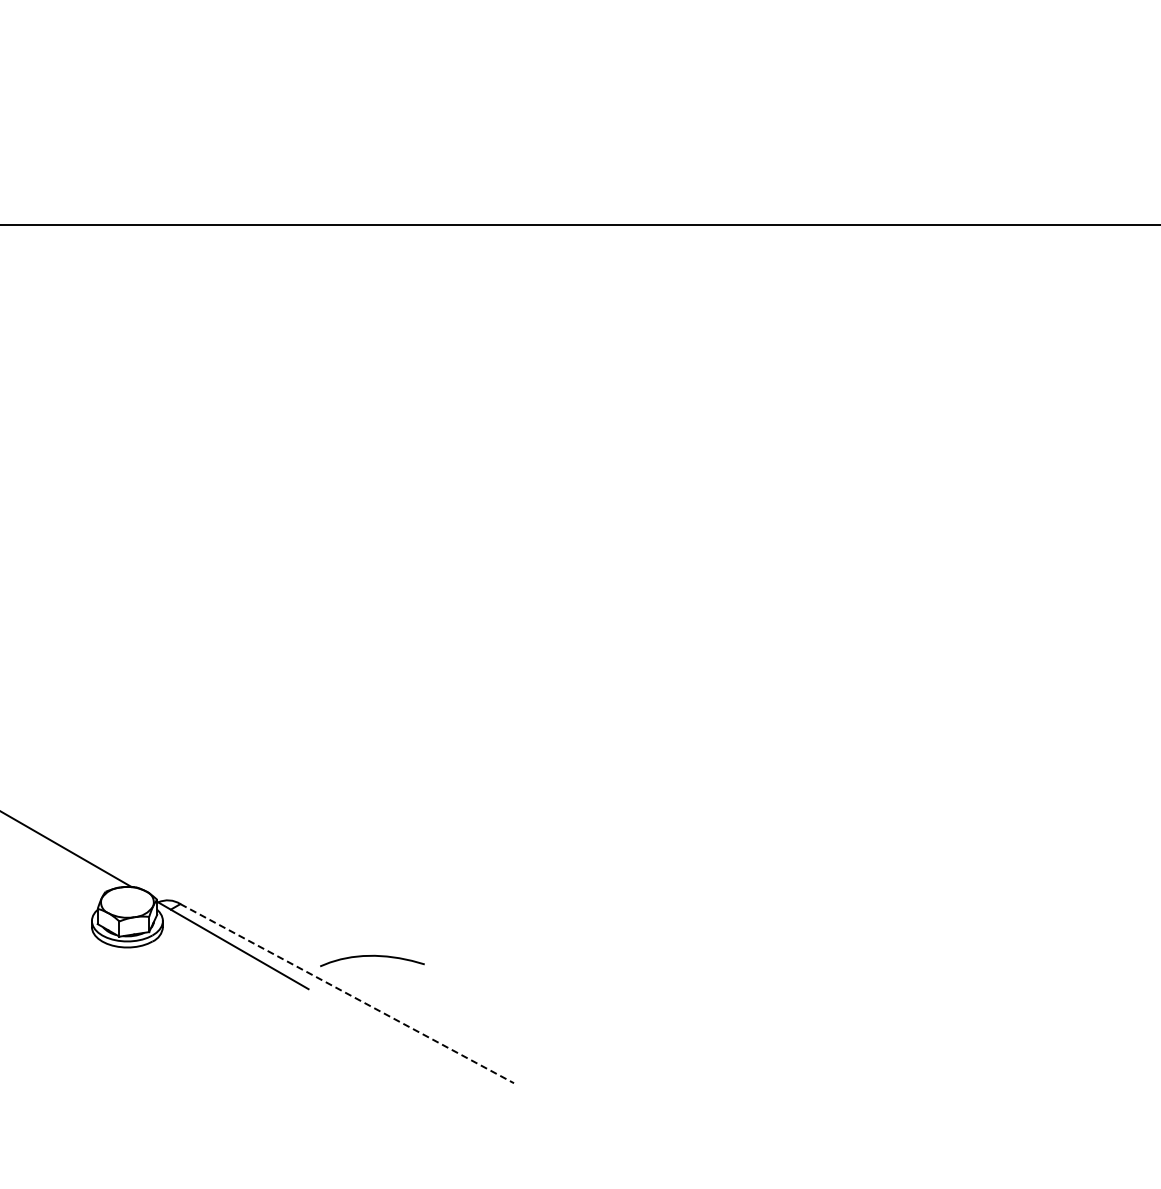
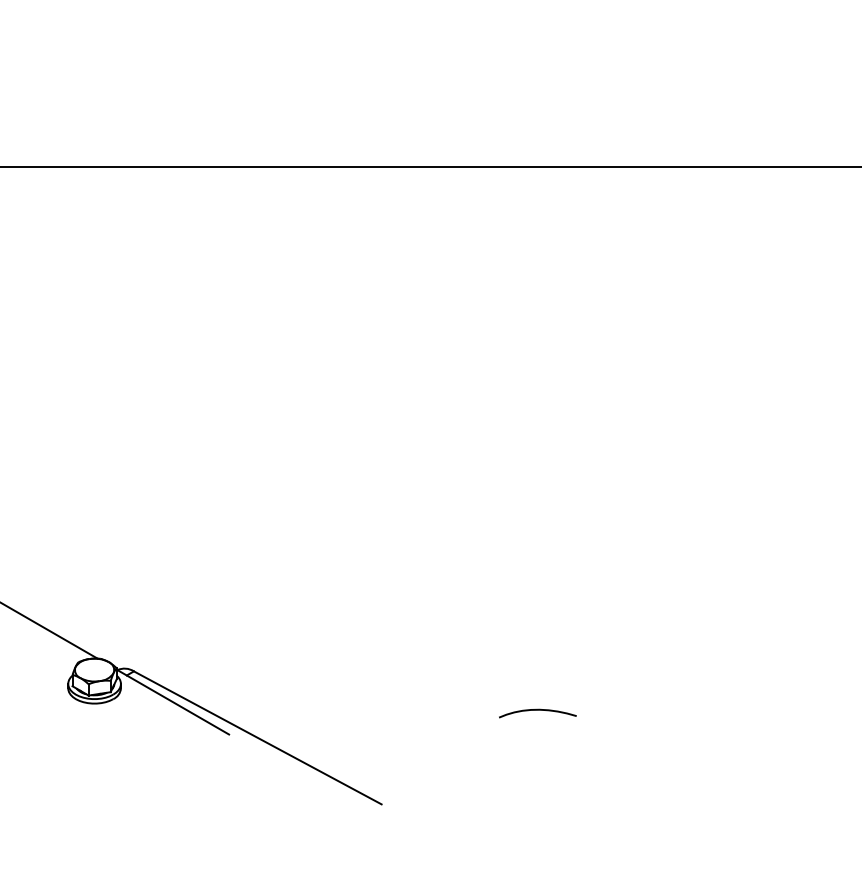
curve: (372, 956) -> (537, 710), moved
line: (347, 993) -> (257, 737), dashed -> solid

